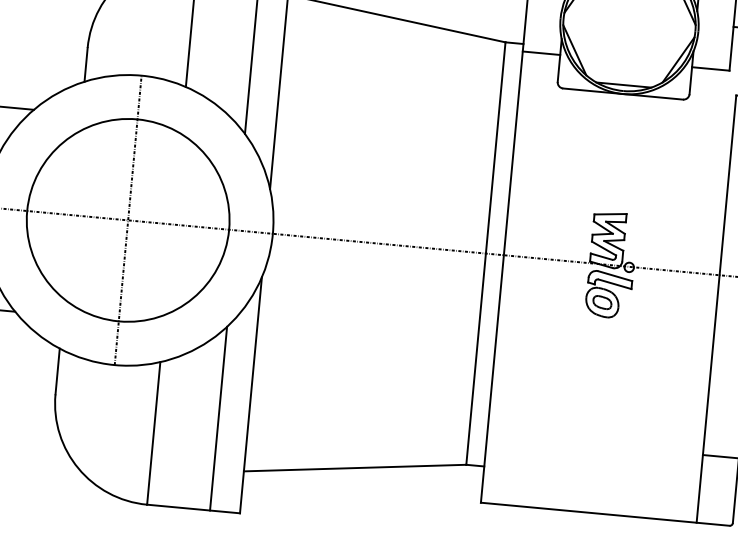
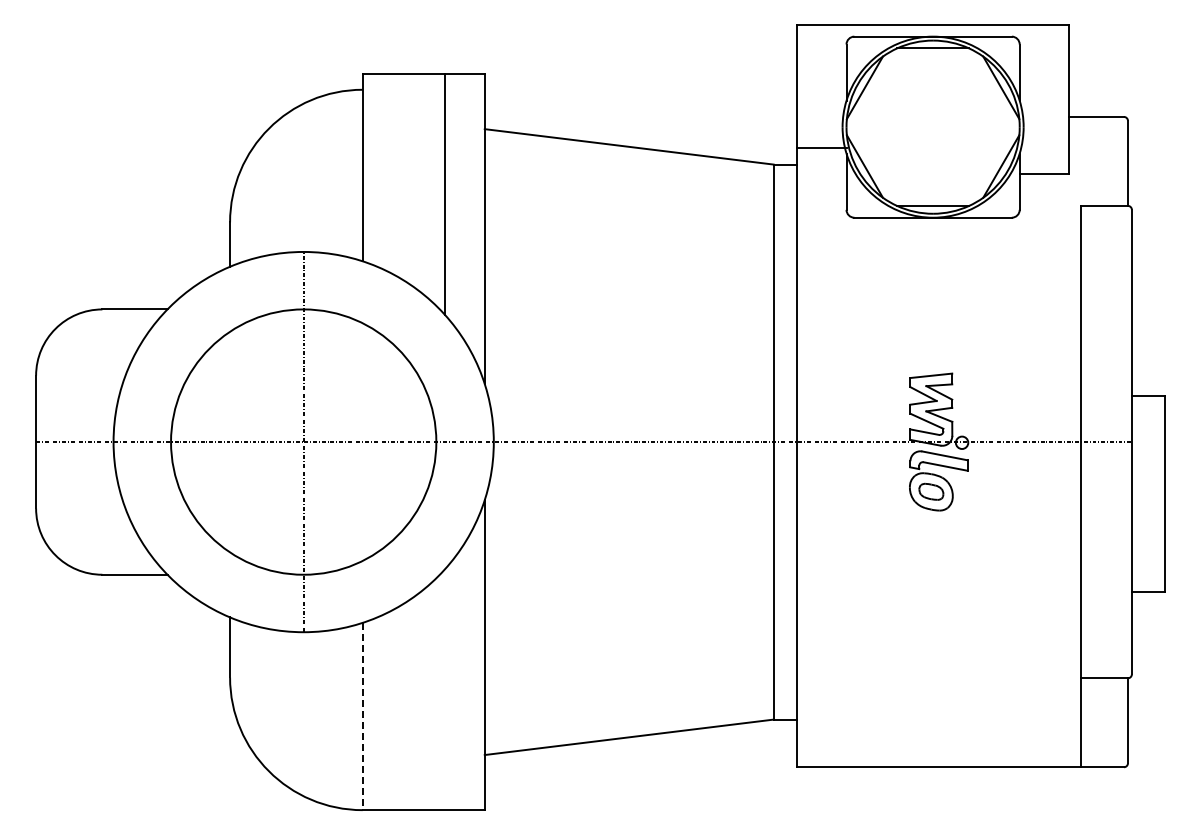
line: (541, 53) -> (821, 148), moved
line: (218, 418) -> (445, 689), removed
line: (153, 433) -> (362, 716), solid -> dashed

